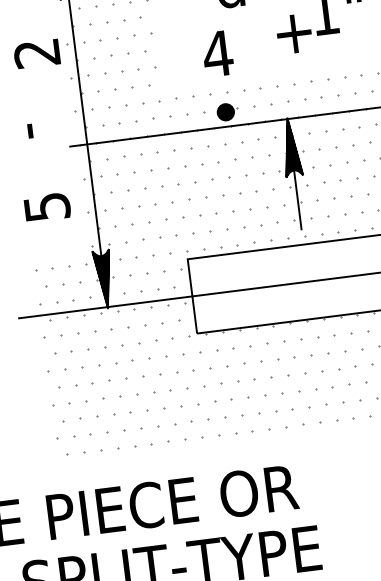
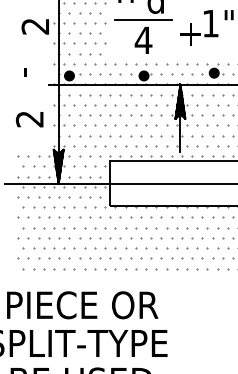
line: (213, 19) -> (143, 19), added
fill: (339, 92) -> (213, 72), added
fill: (101, 127) -> (68, 75), added
text: (46, 207) -> (29, 119), 5 -> 2

